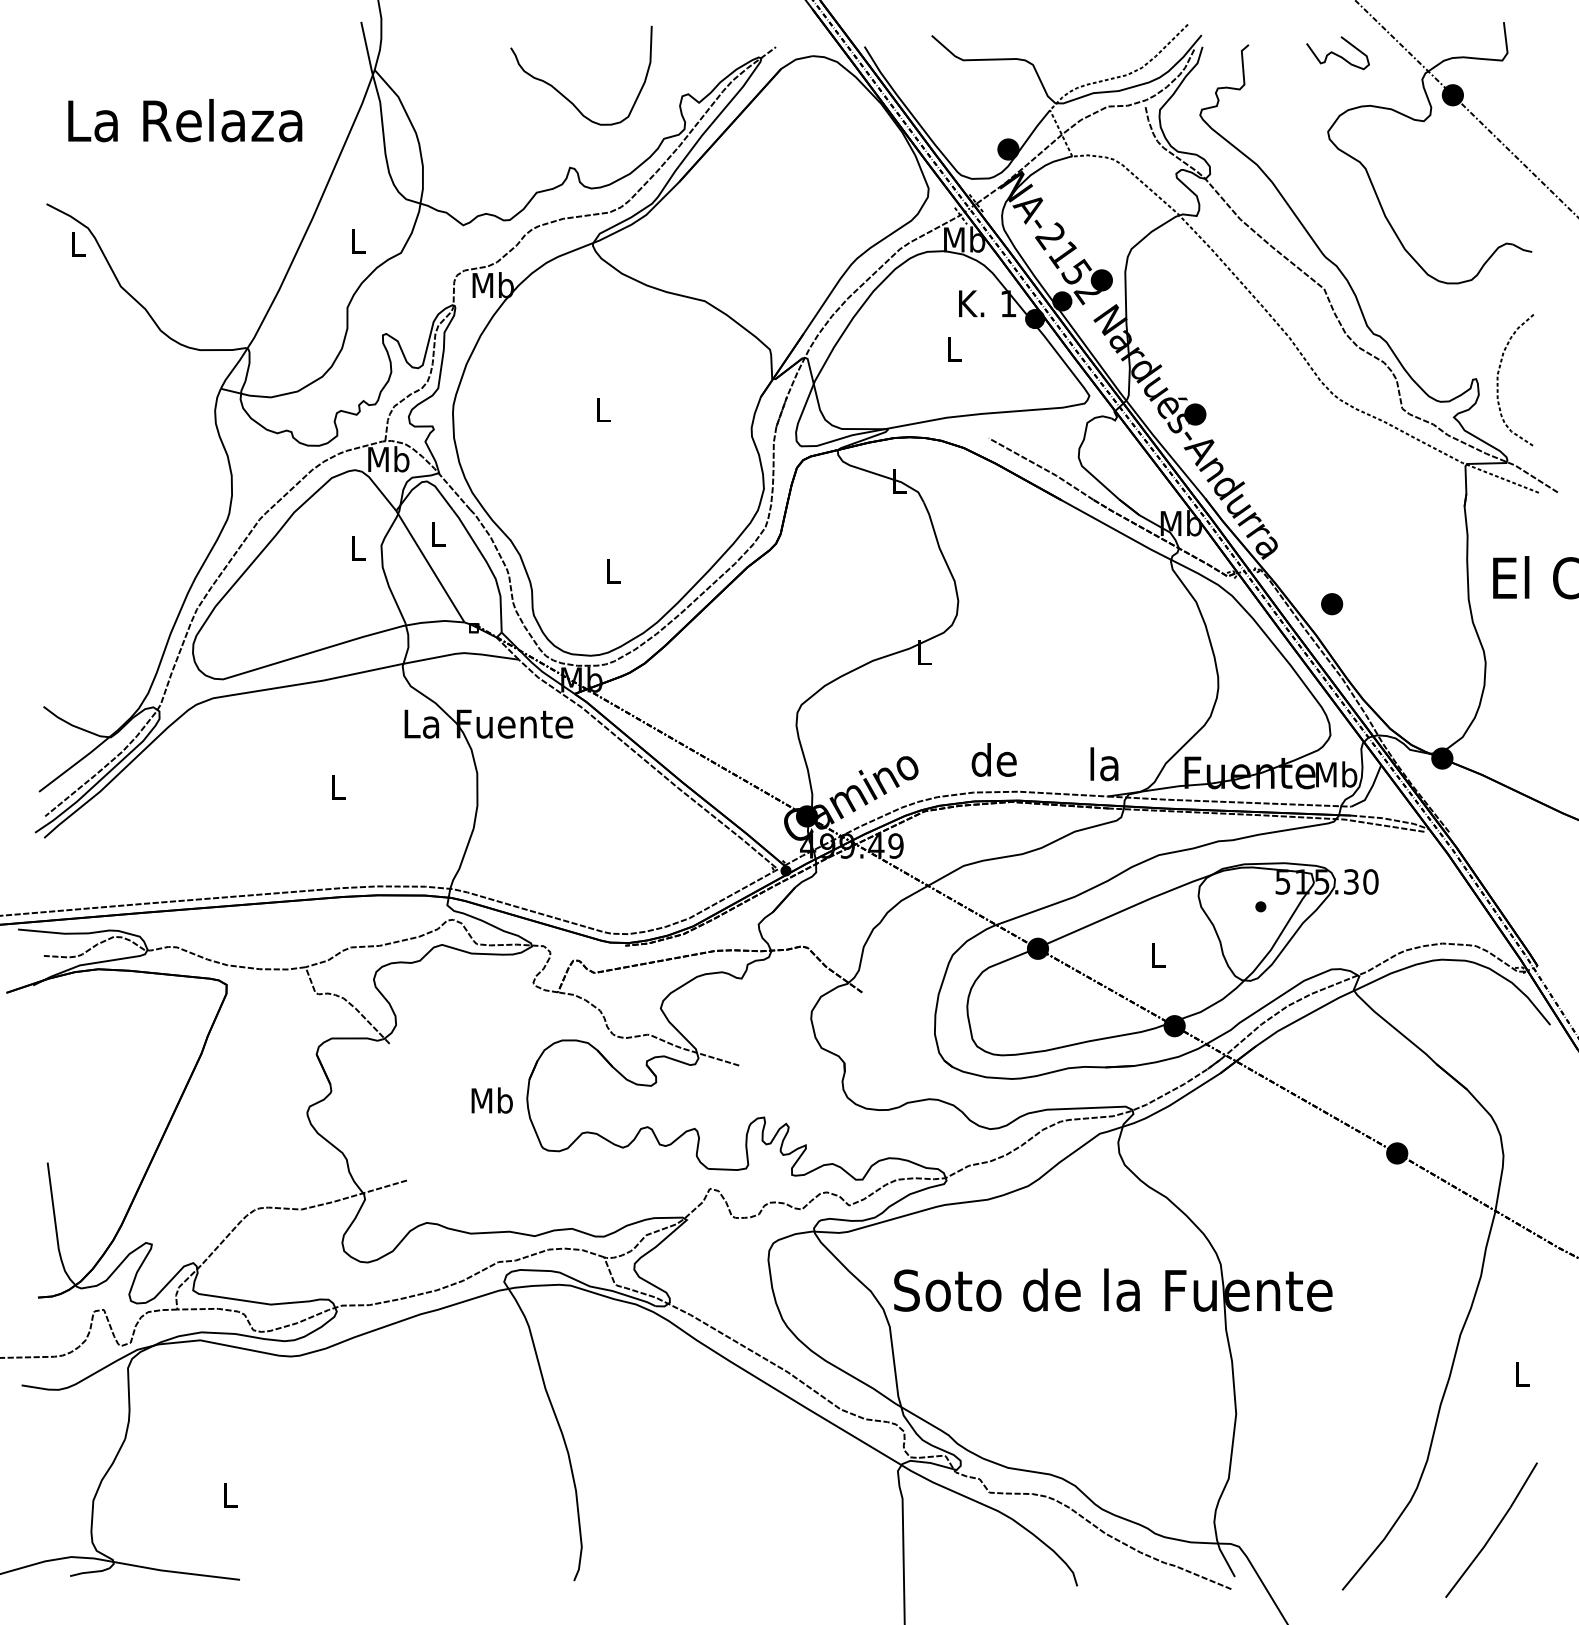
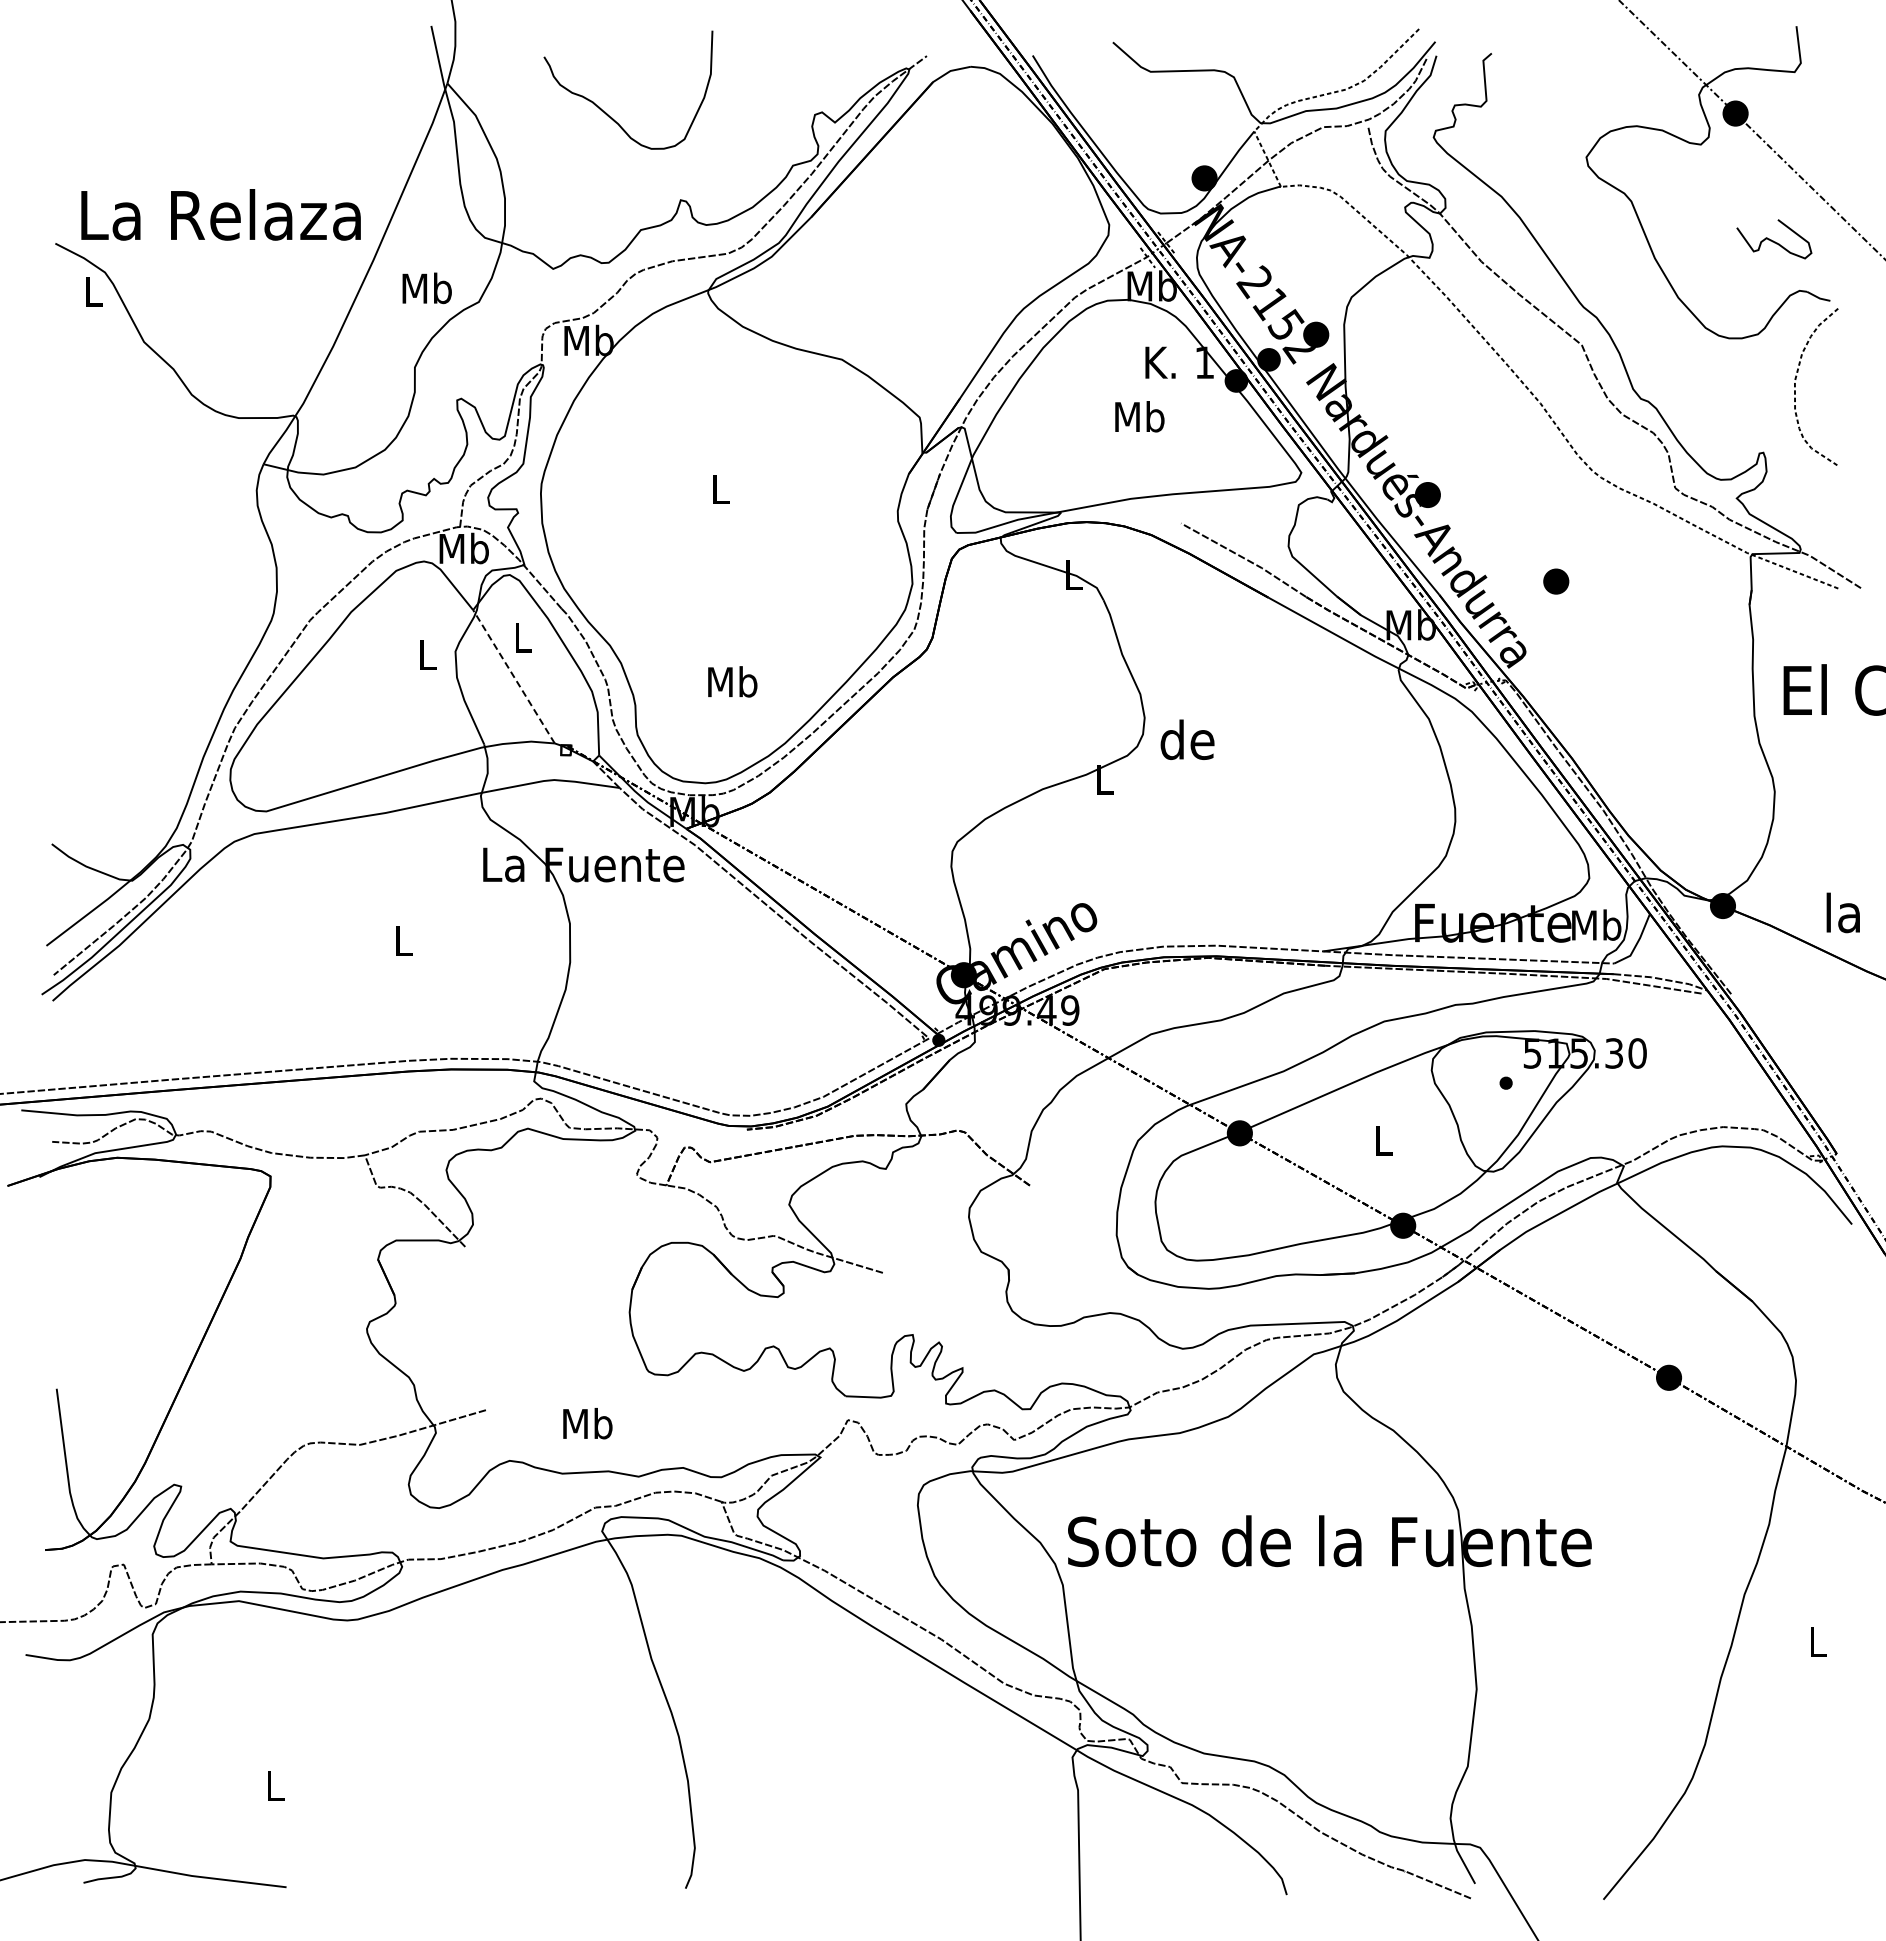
curve: (1337, 54) -> (1773, 240), moved
curve: (562, 93) -> (605, 111), moved
text: (184, 120) -> (220, 214), moved
text: (357, 241) -> (426, 288), L -> Mb
text: (953, 348) -> (1139, 416), L -> Mb
curve: (1498, 379) -> (1795, 386), moved
line: (430, 566) -> (513, 676), solid -> dashed
text: (613, 570) -> (732, 681), L -> Mb
part: (1332, 604) -> (1556, 581), moved
text: (994, 759) -> (1187, 739), moved
text: (1103, 763) -> (1842, 912), moved
text: (491, 1100) -> (587, 1423), moved
part: (1491, 1529) -> (1781, 1827), removed

